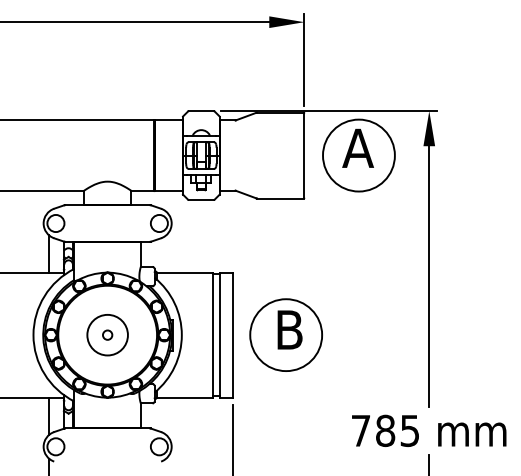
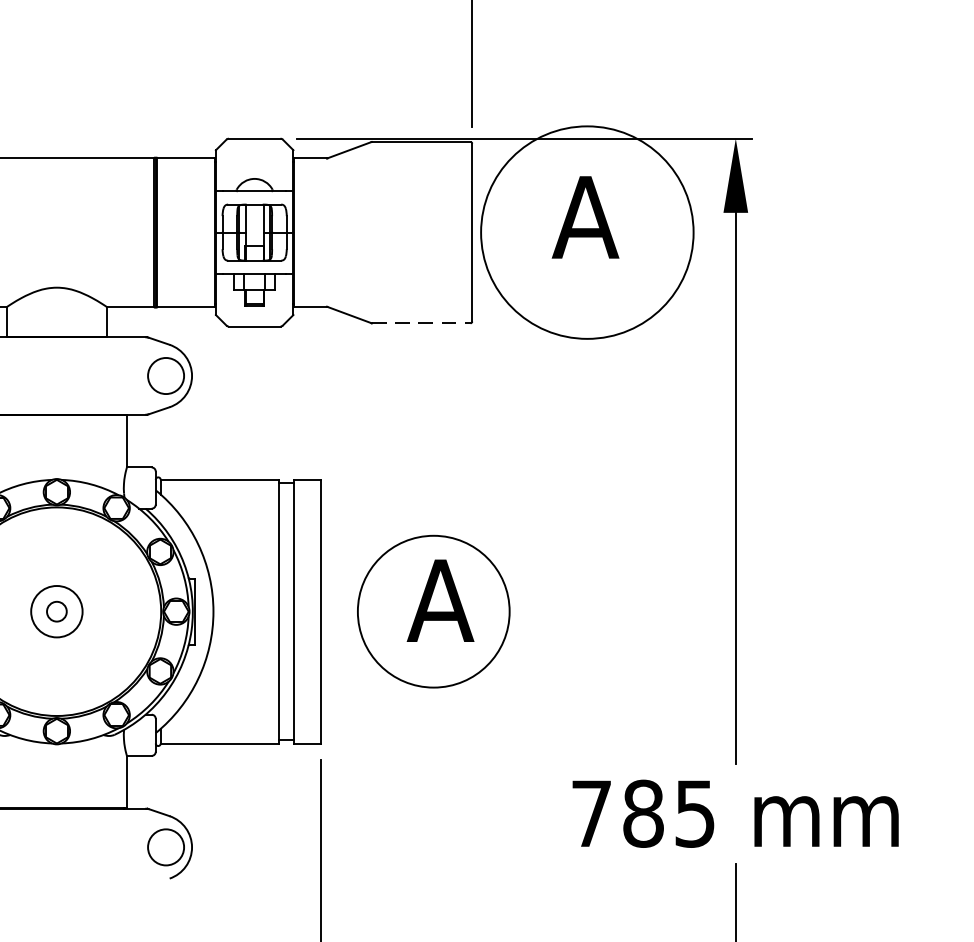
circle: (358, 155) -> (586, 232), size x1.4
line: (280, 198) -> (421, 323), solid -> dashed
text: (289, 329) -> (440, 599), B -> A
circle: (107, 334) -> (56, 610), size x0.6

